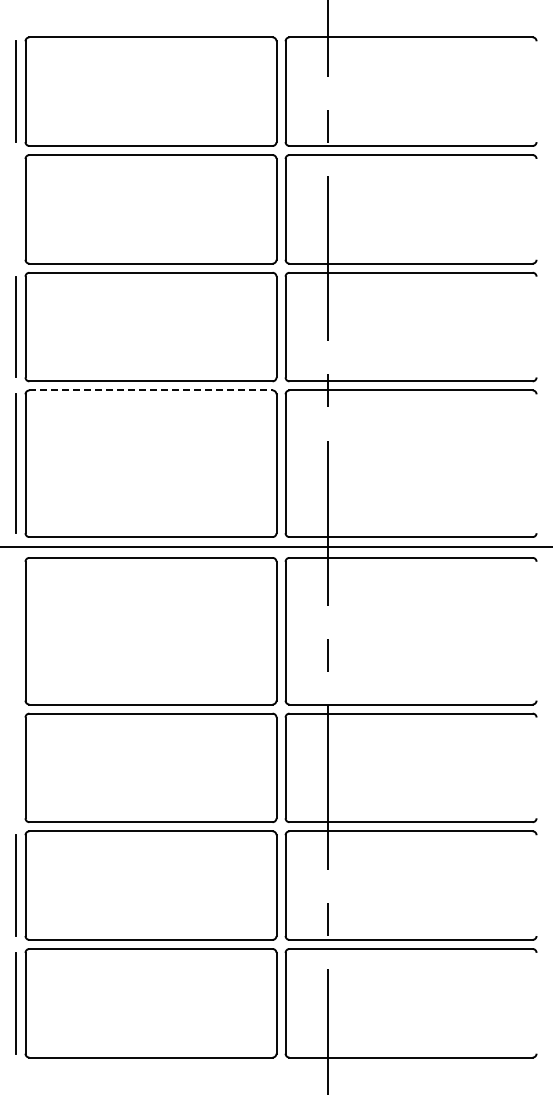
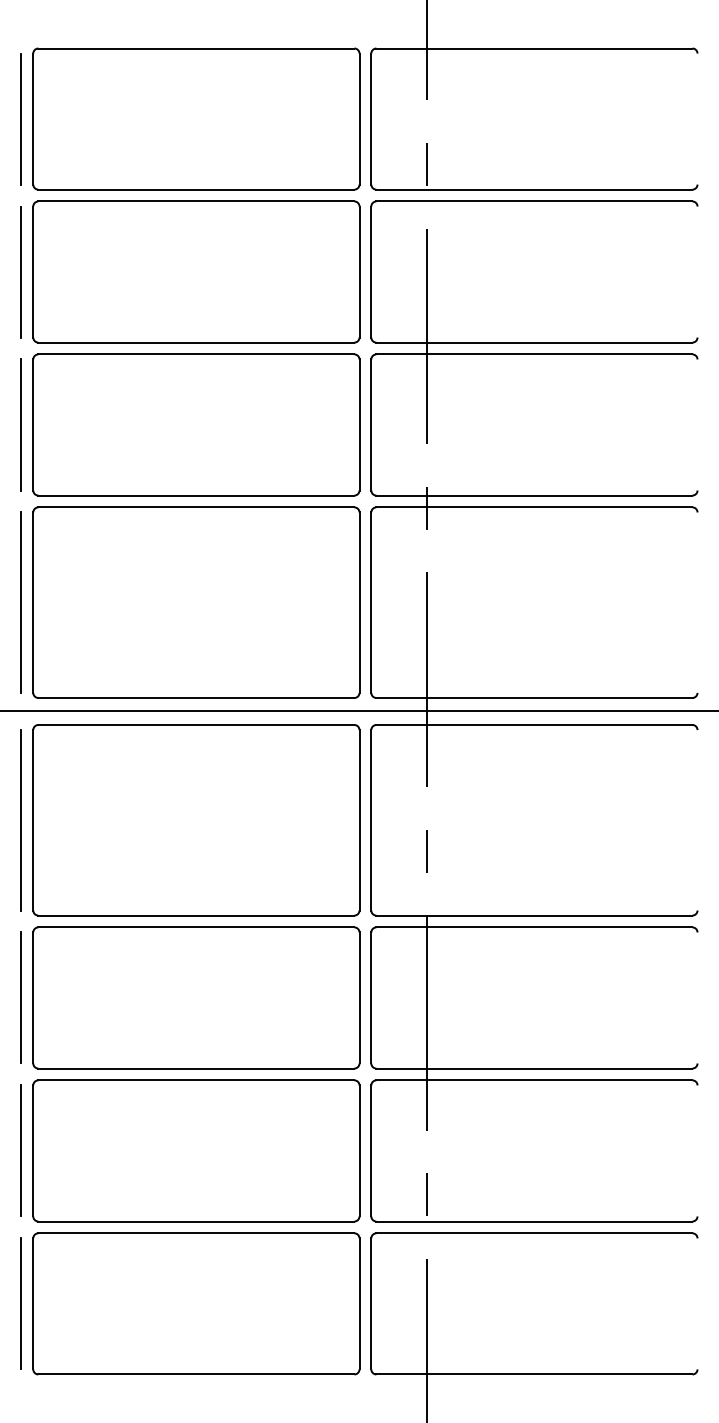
line: (16, 208) -> (21, 270), added
line: (151, 390) -> (197, 507), dashed -> solid
line: (16, 630) -> (21, 819), added
line: (16, 767) -> (21, 997), added

